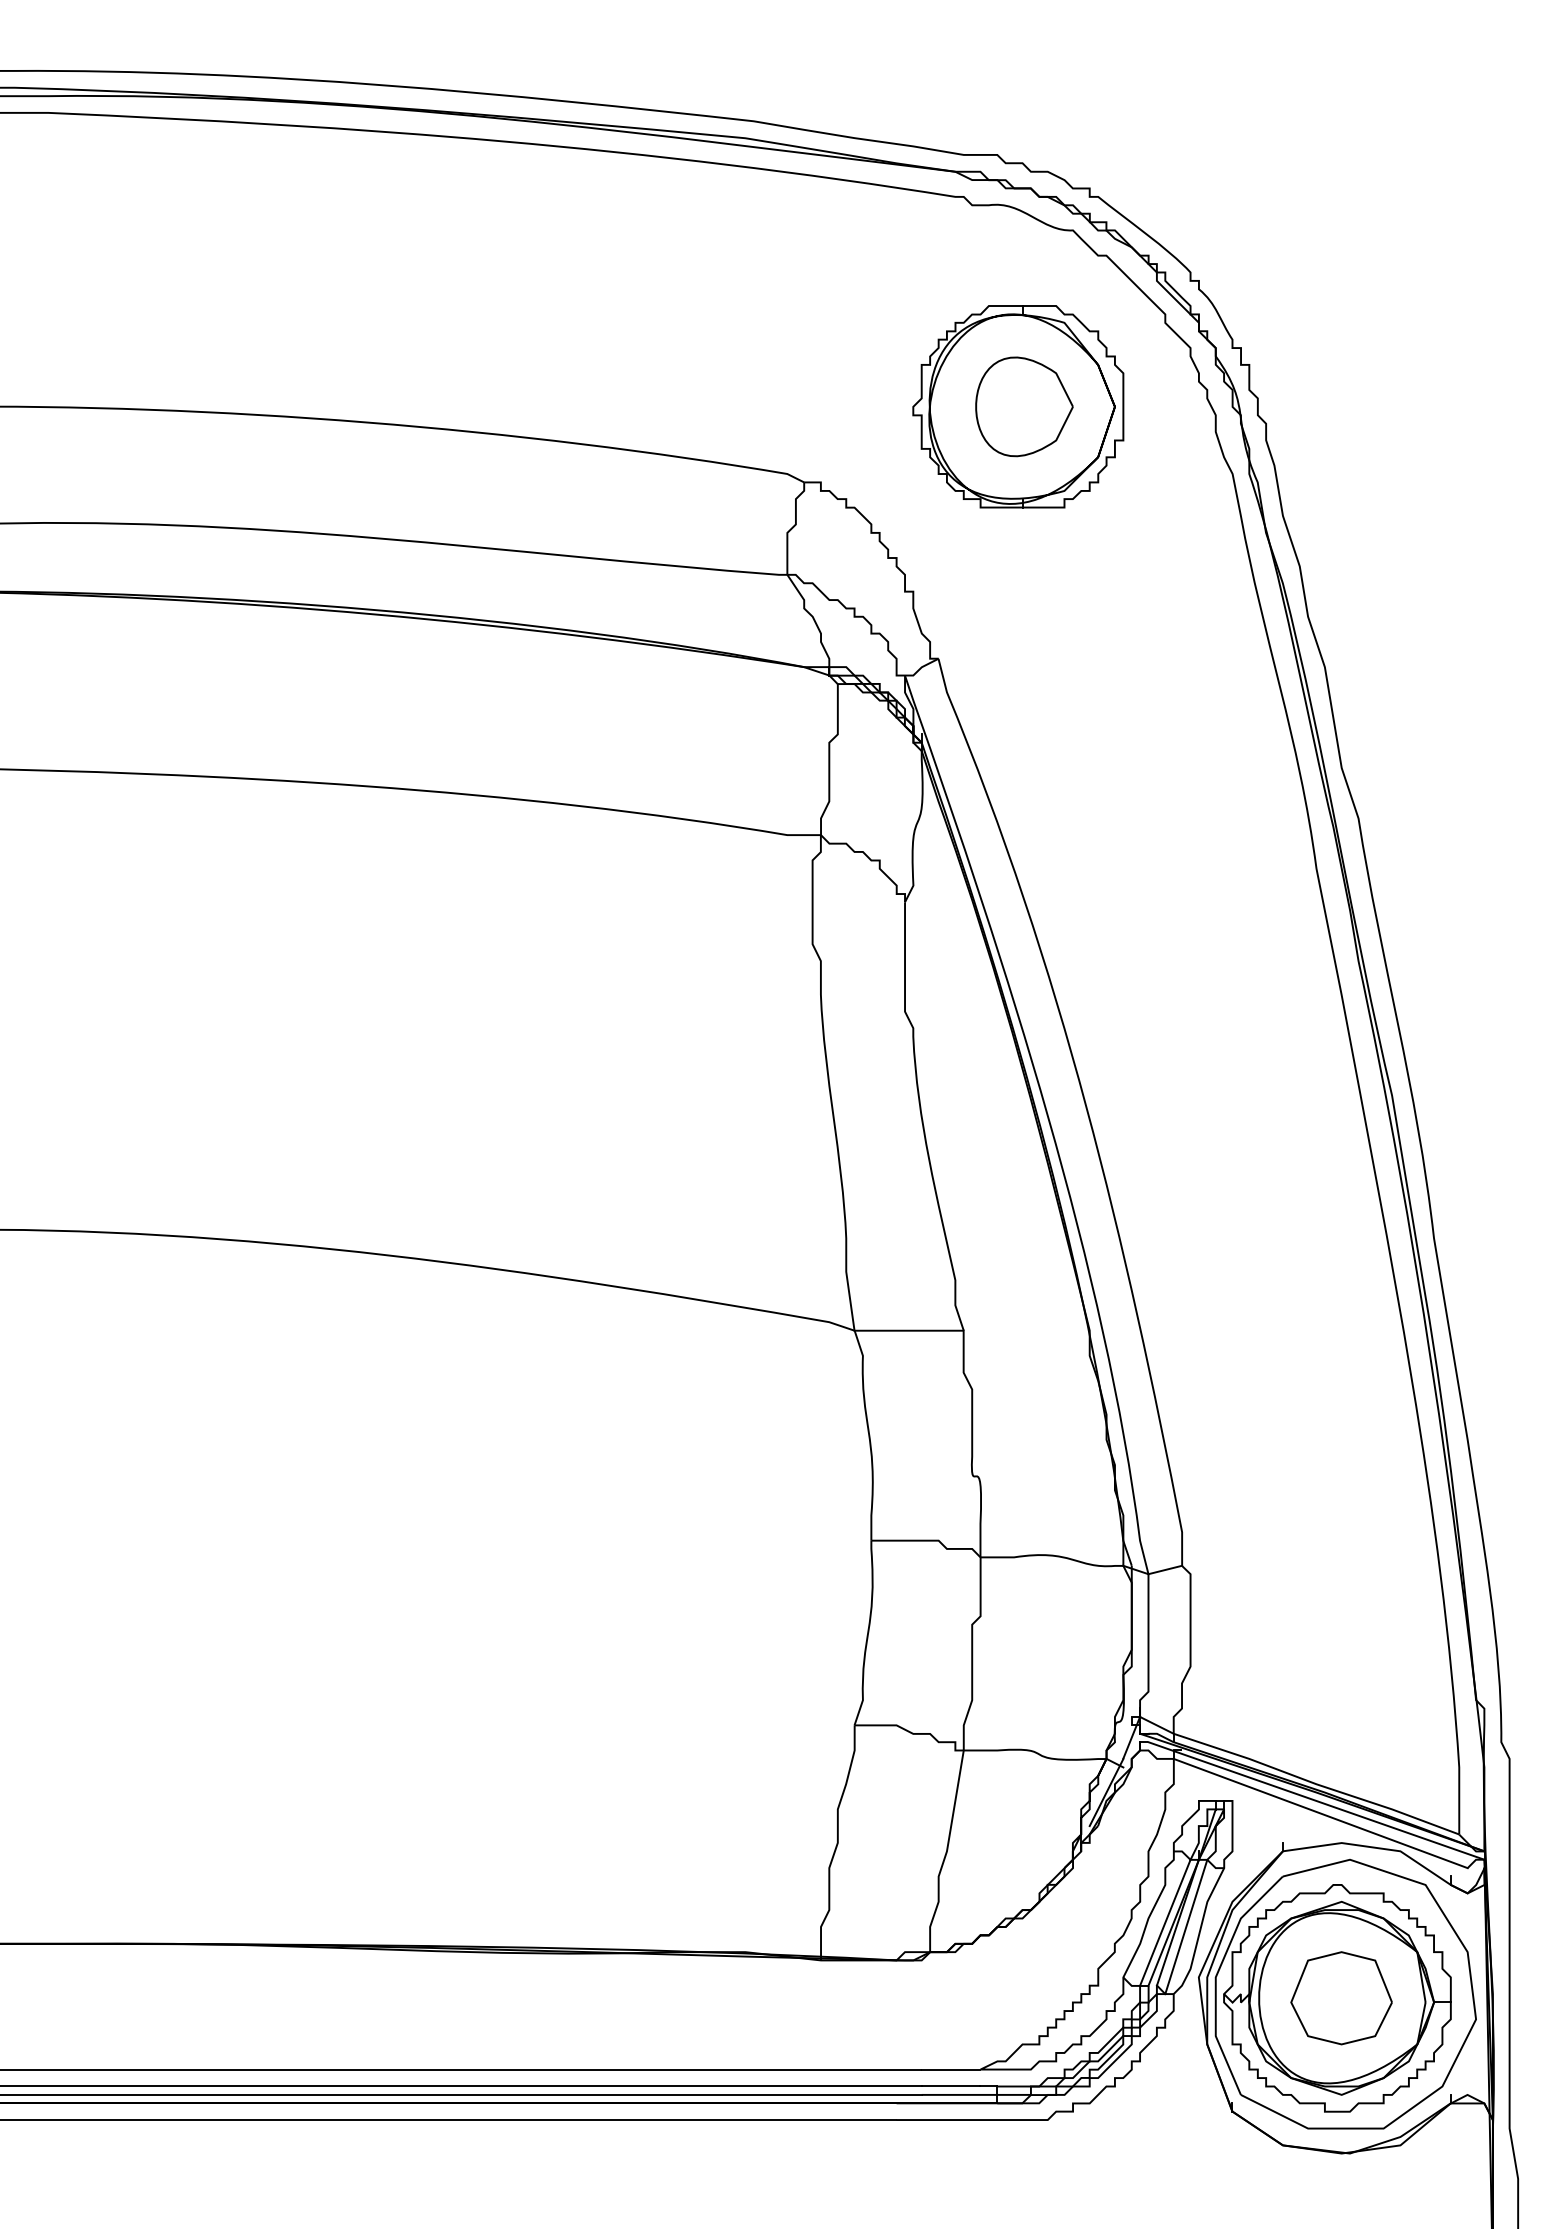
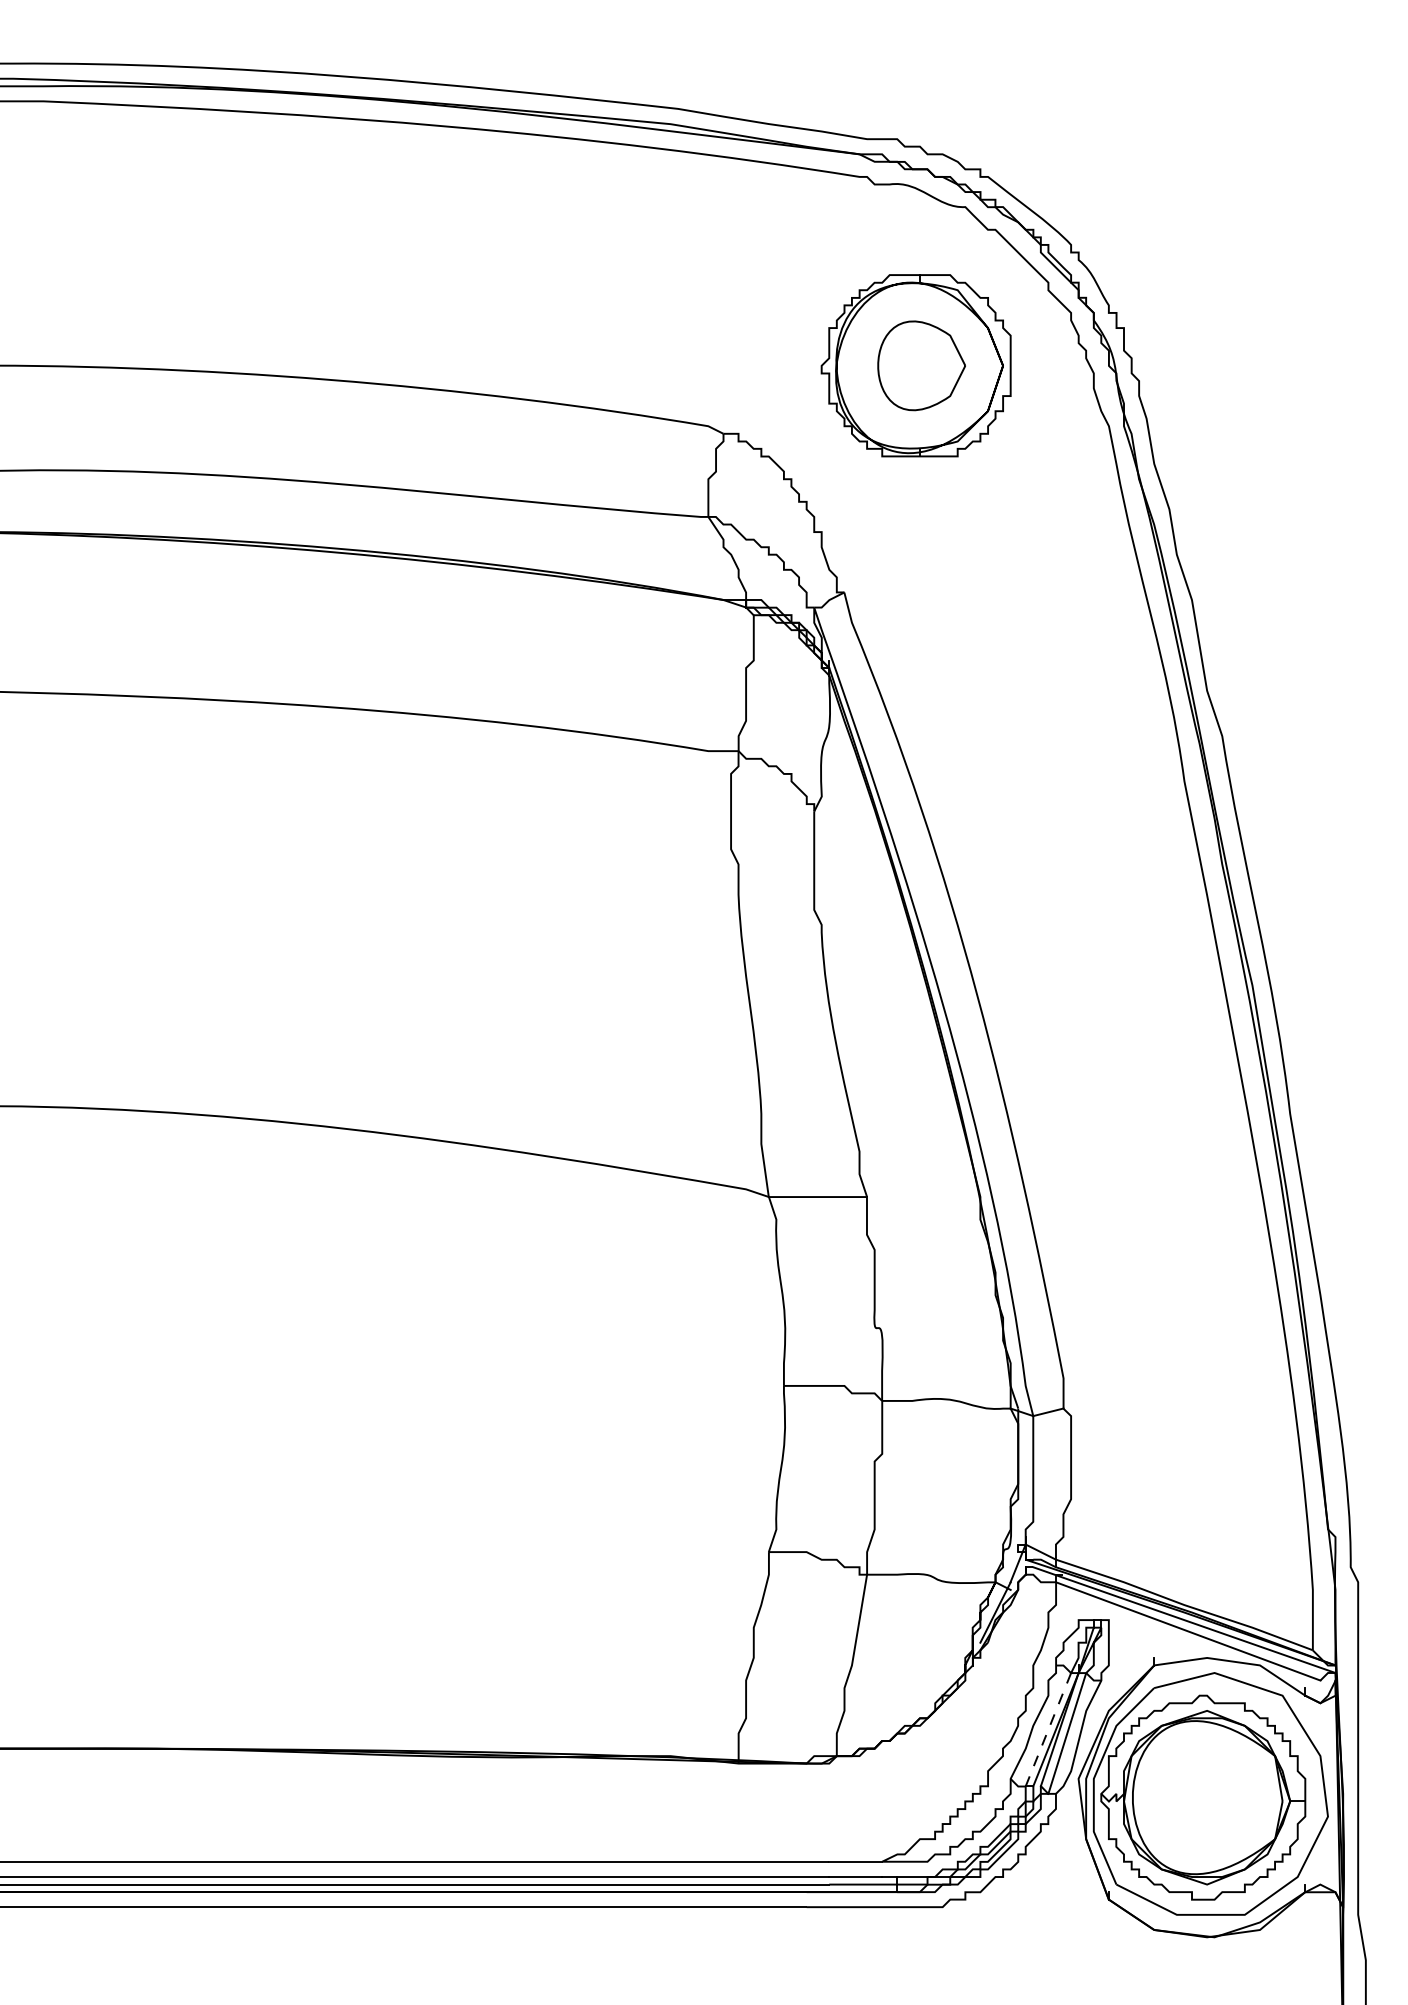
line: (1165, 1922) -> (1048, 1729), solid -> dashed
part: (1341, 1998) -> (1206, 1797), removed

